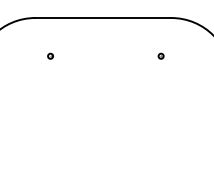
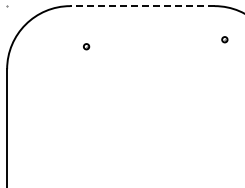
line: (103, 18) -> (142, 6), solid -> dashed
part: (160, 56) -> (224, 39), moved

